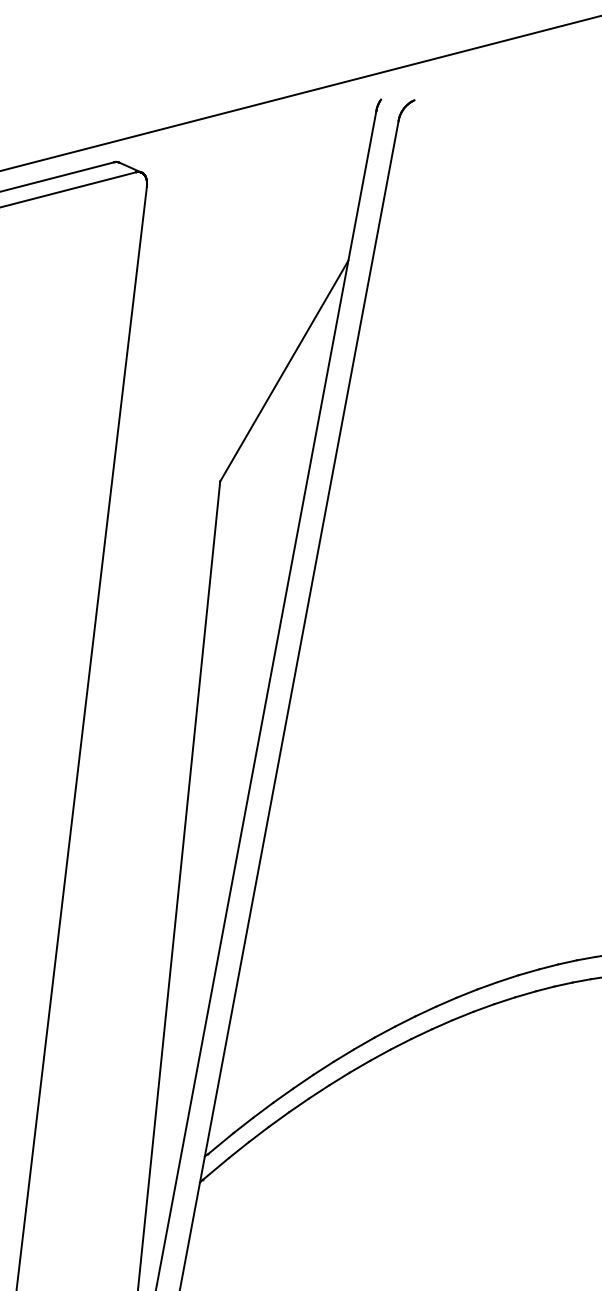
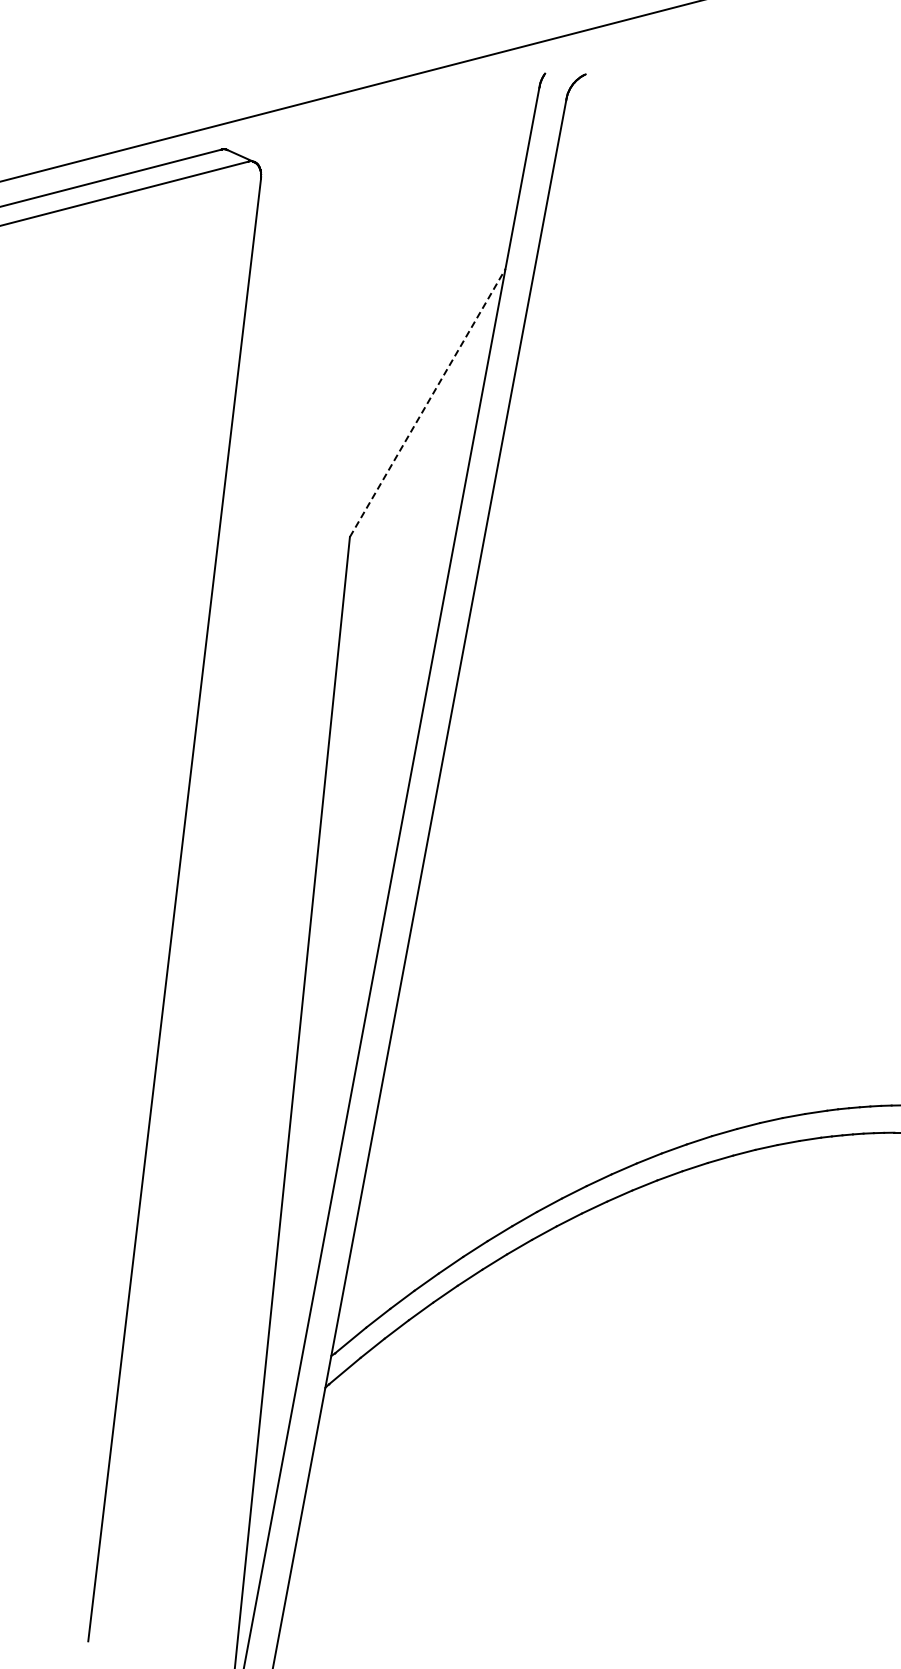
line: (284, 370) -> (428, 402), solid -> dashed

